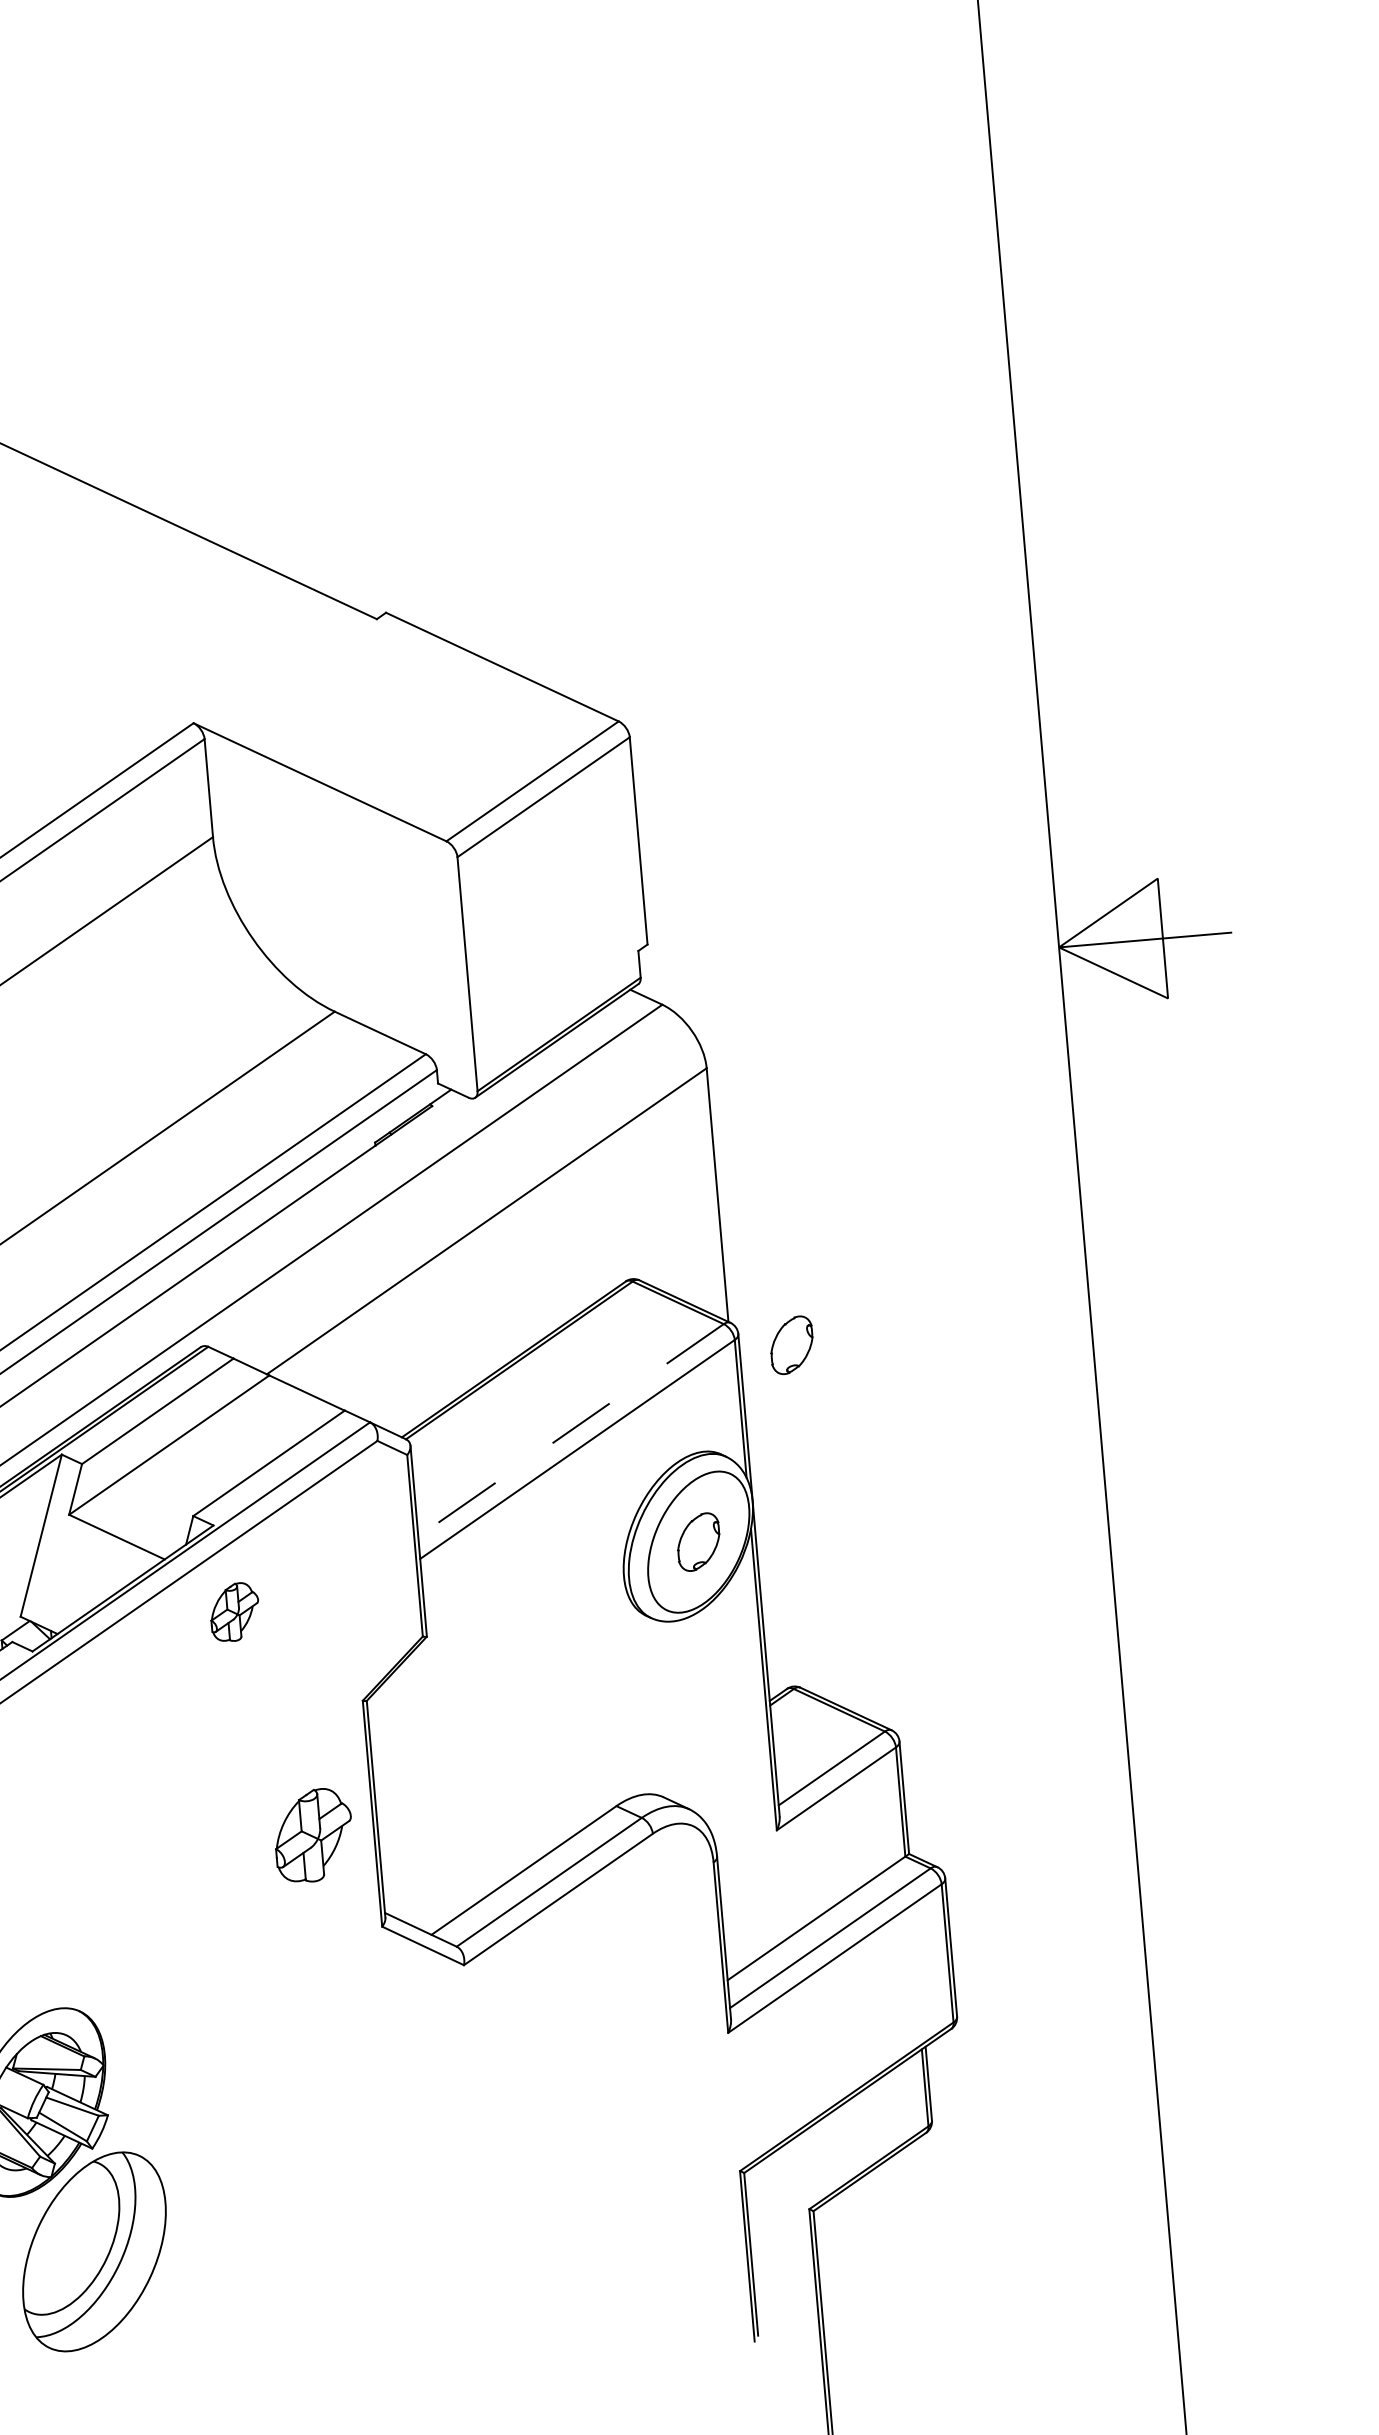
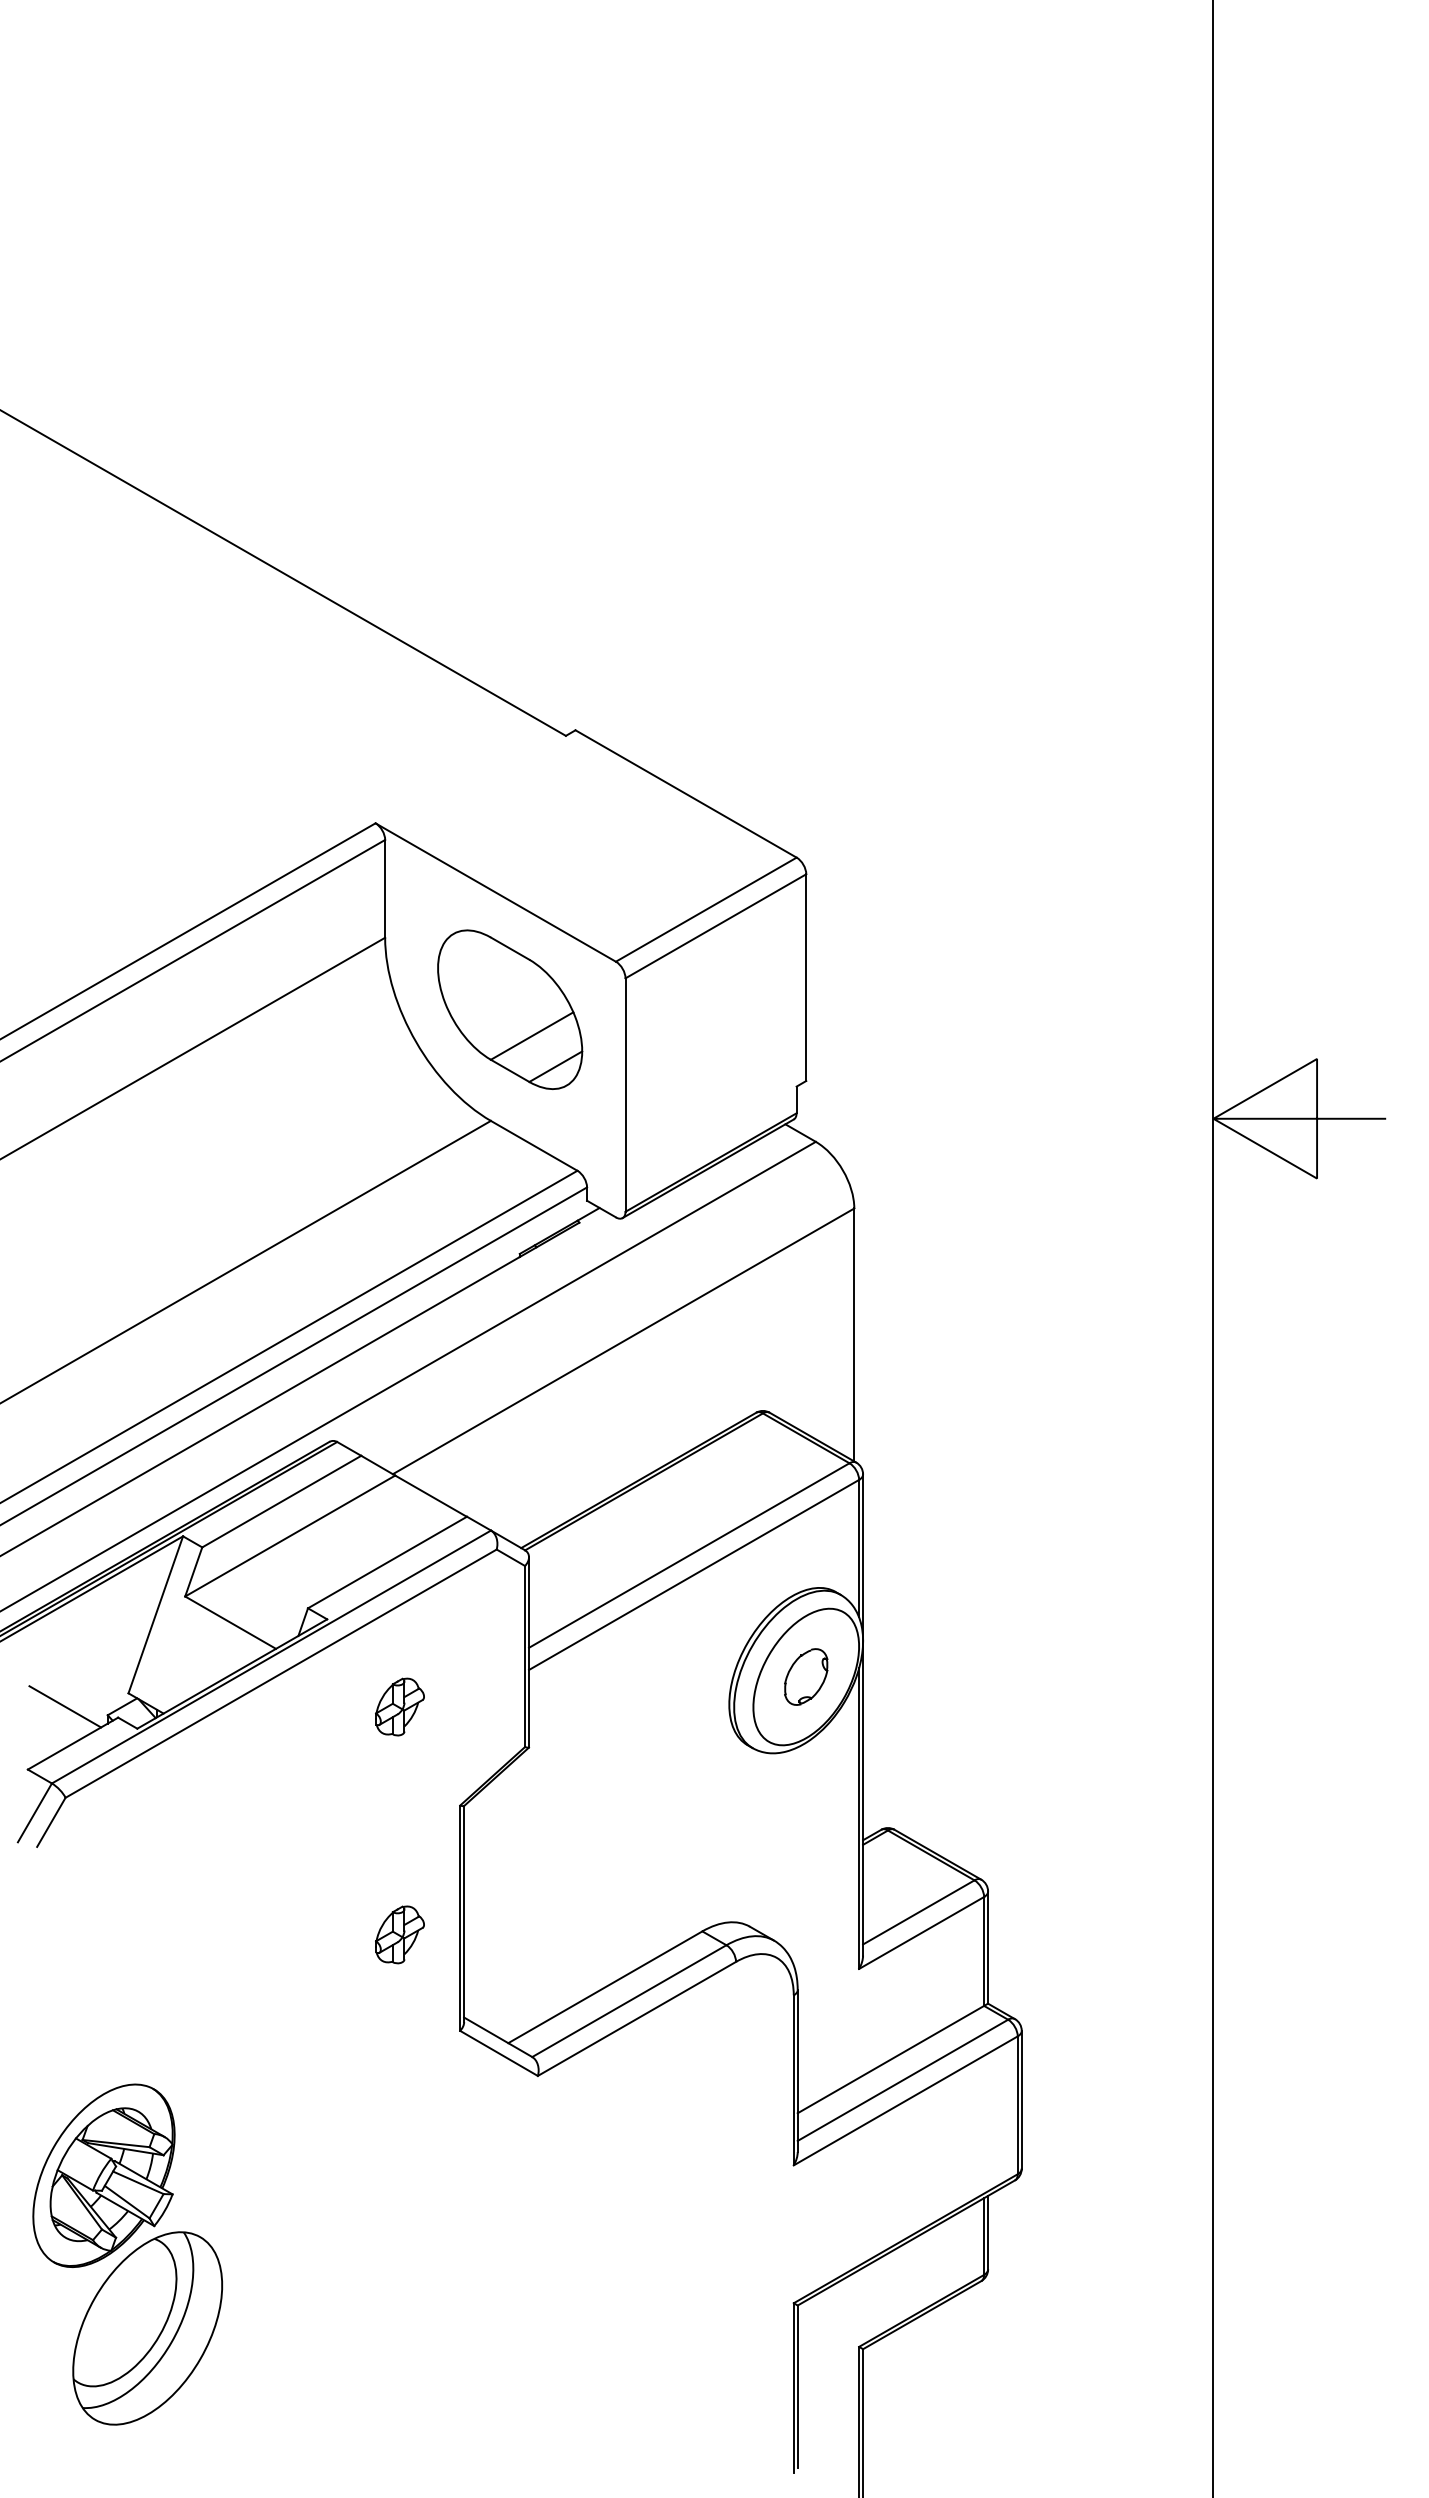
part: (344, 898) -> (510, 1009), added
part: (792, 1344) -> (915, 1489), removed
line: (571, 1430) -> (689, 1555), dashed -> solid
part: (234, 1611) -> (399, 1706), moved
part: (313, 1835) -> (399, 1934), size x0.62

